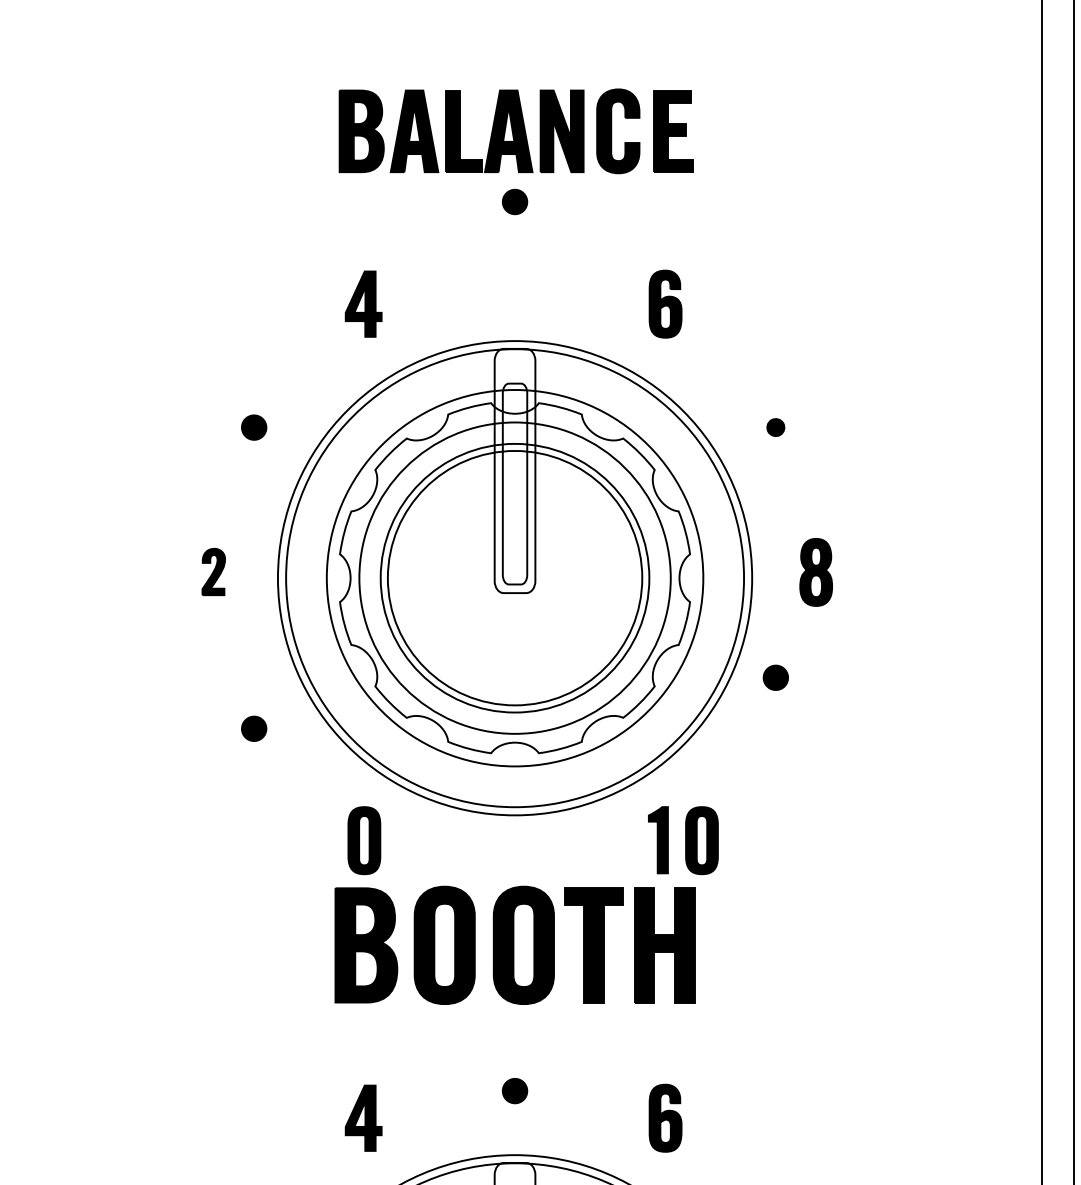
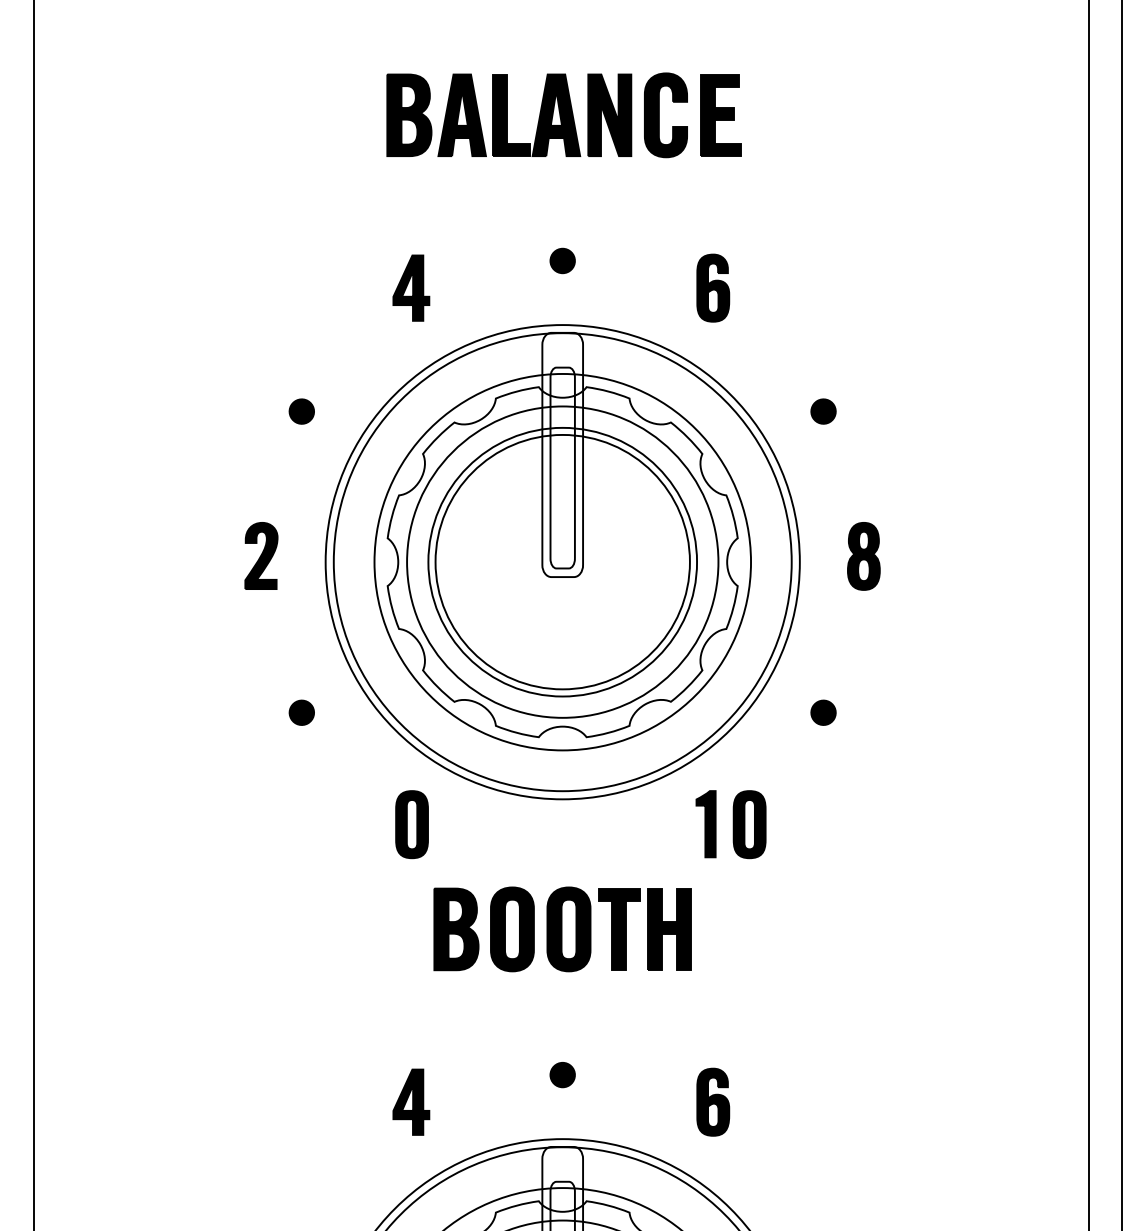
part: (514, 201) -> (562, 260), moved
part: (775, 427) -> (823, 411), size x1.43
part: (213, 571) -> (261, 555), size x1.43
part: (775, 677) -> (823, 712), moved
part: (514, 945) -> (562, 929), size x0.71

